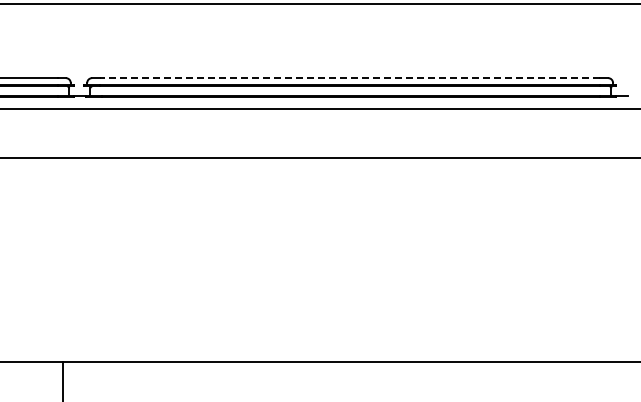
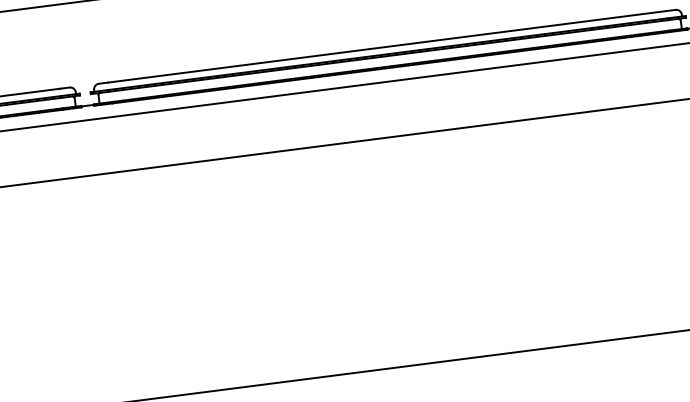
line: (350, 78) -> (387, 47), dashed -> solid

